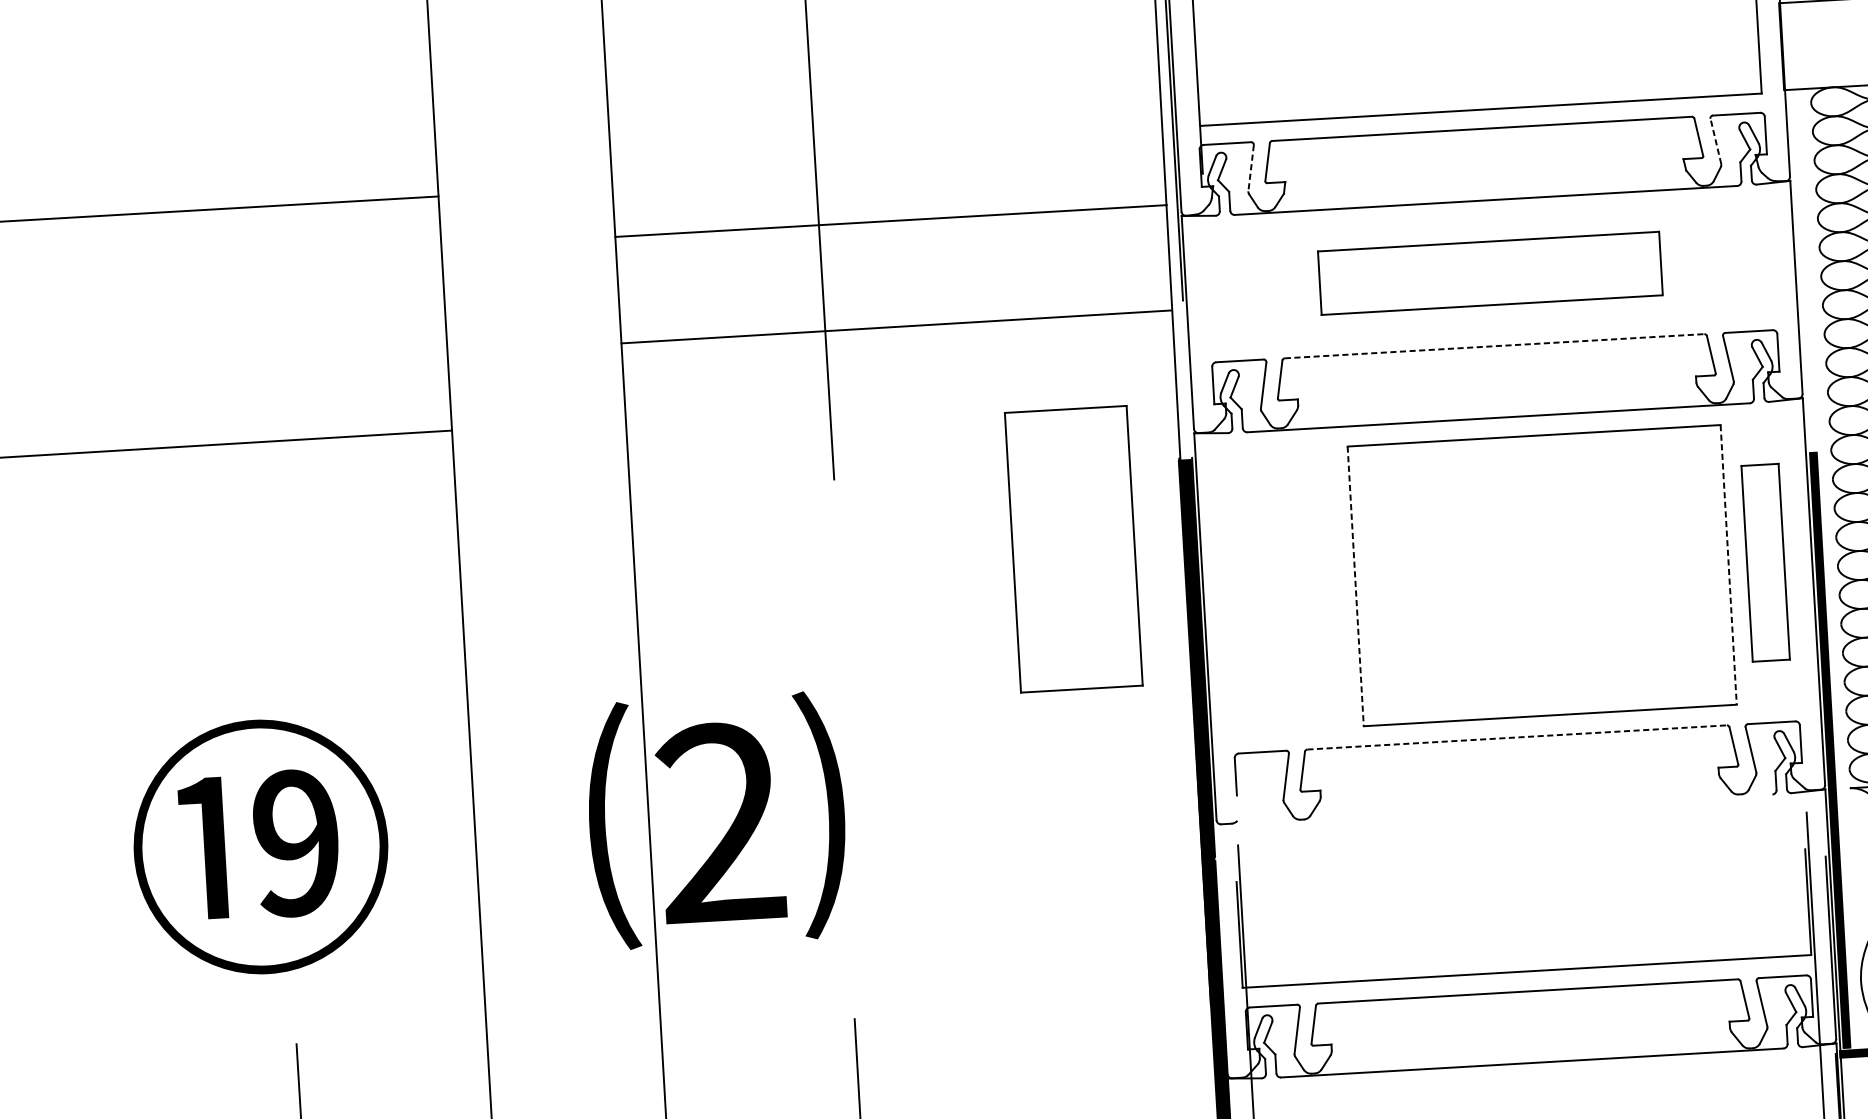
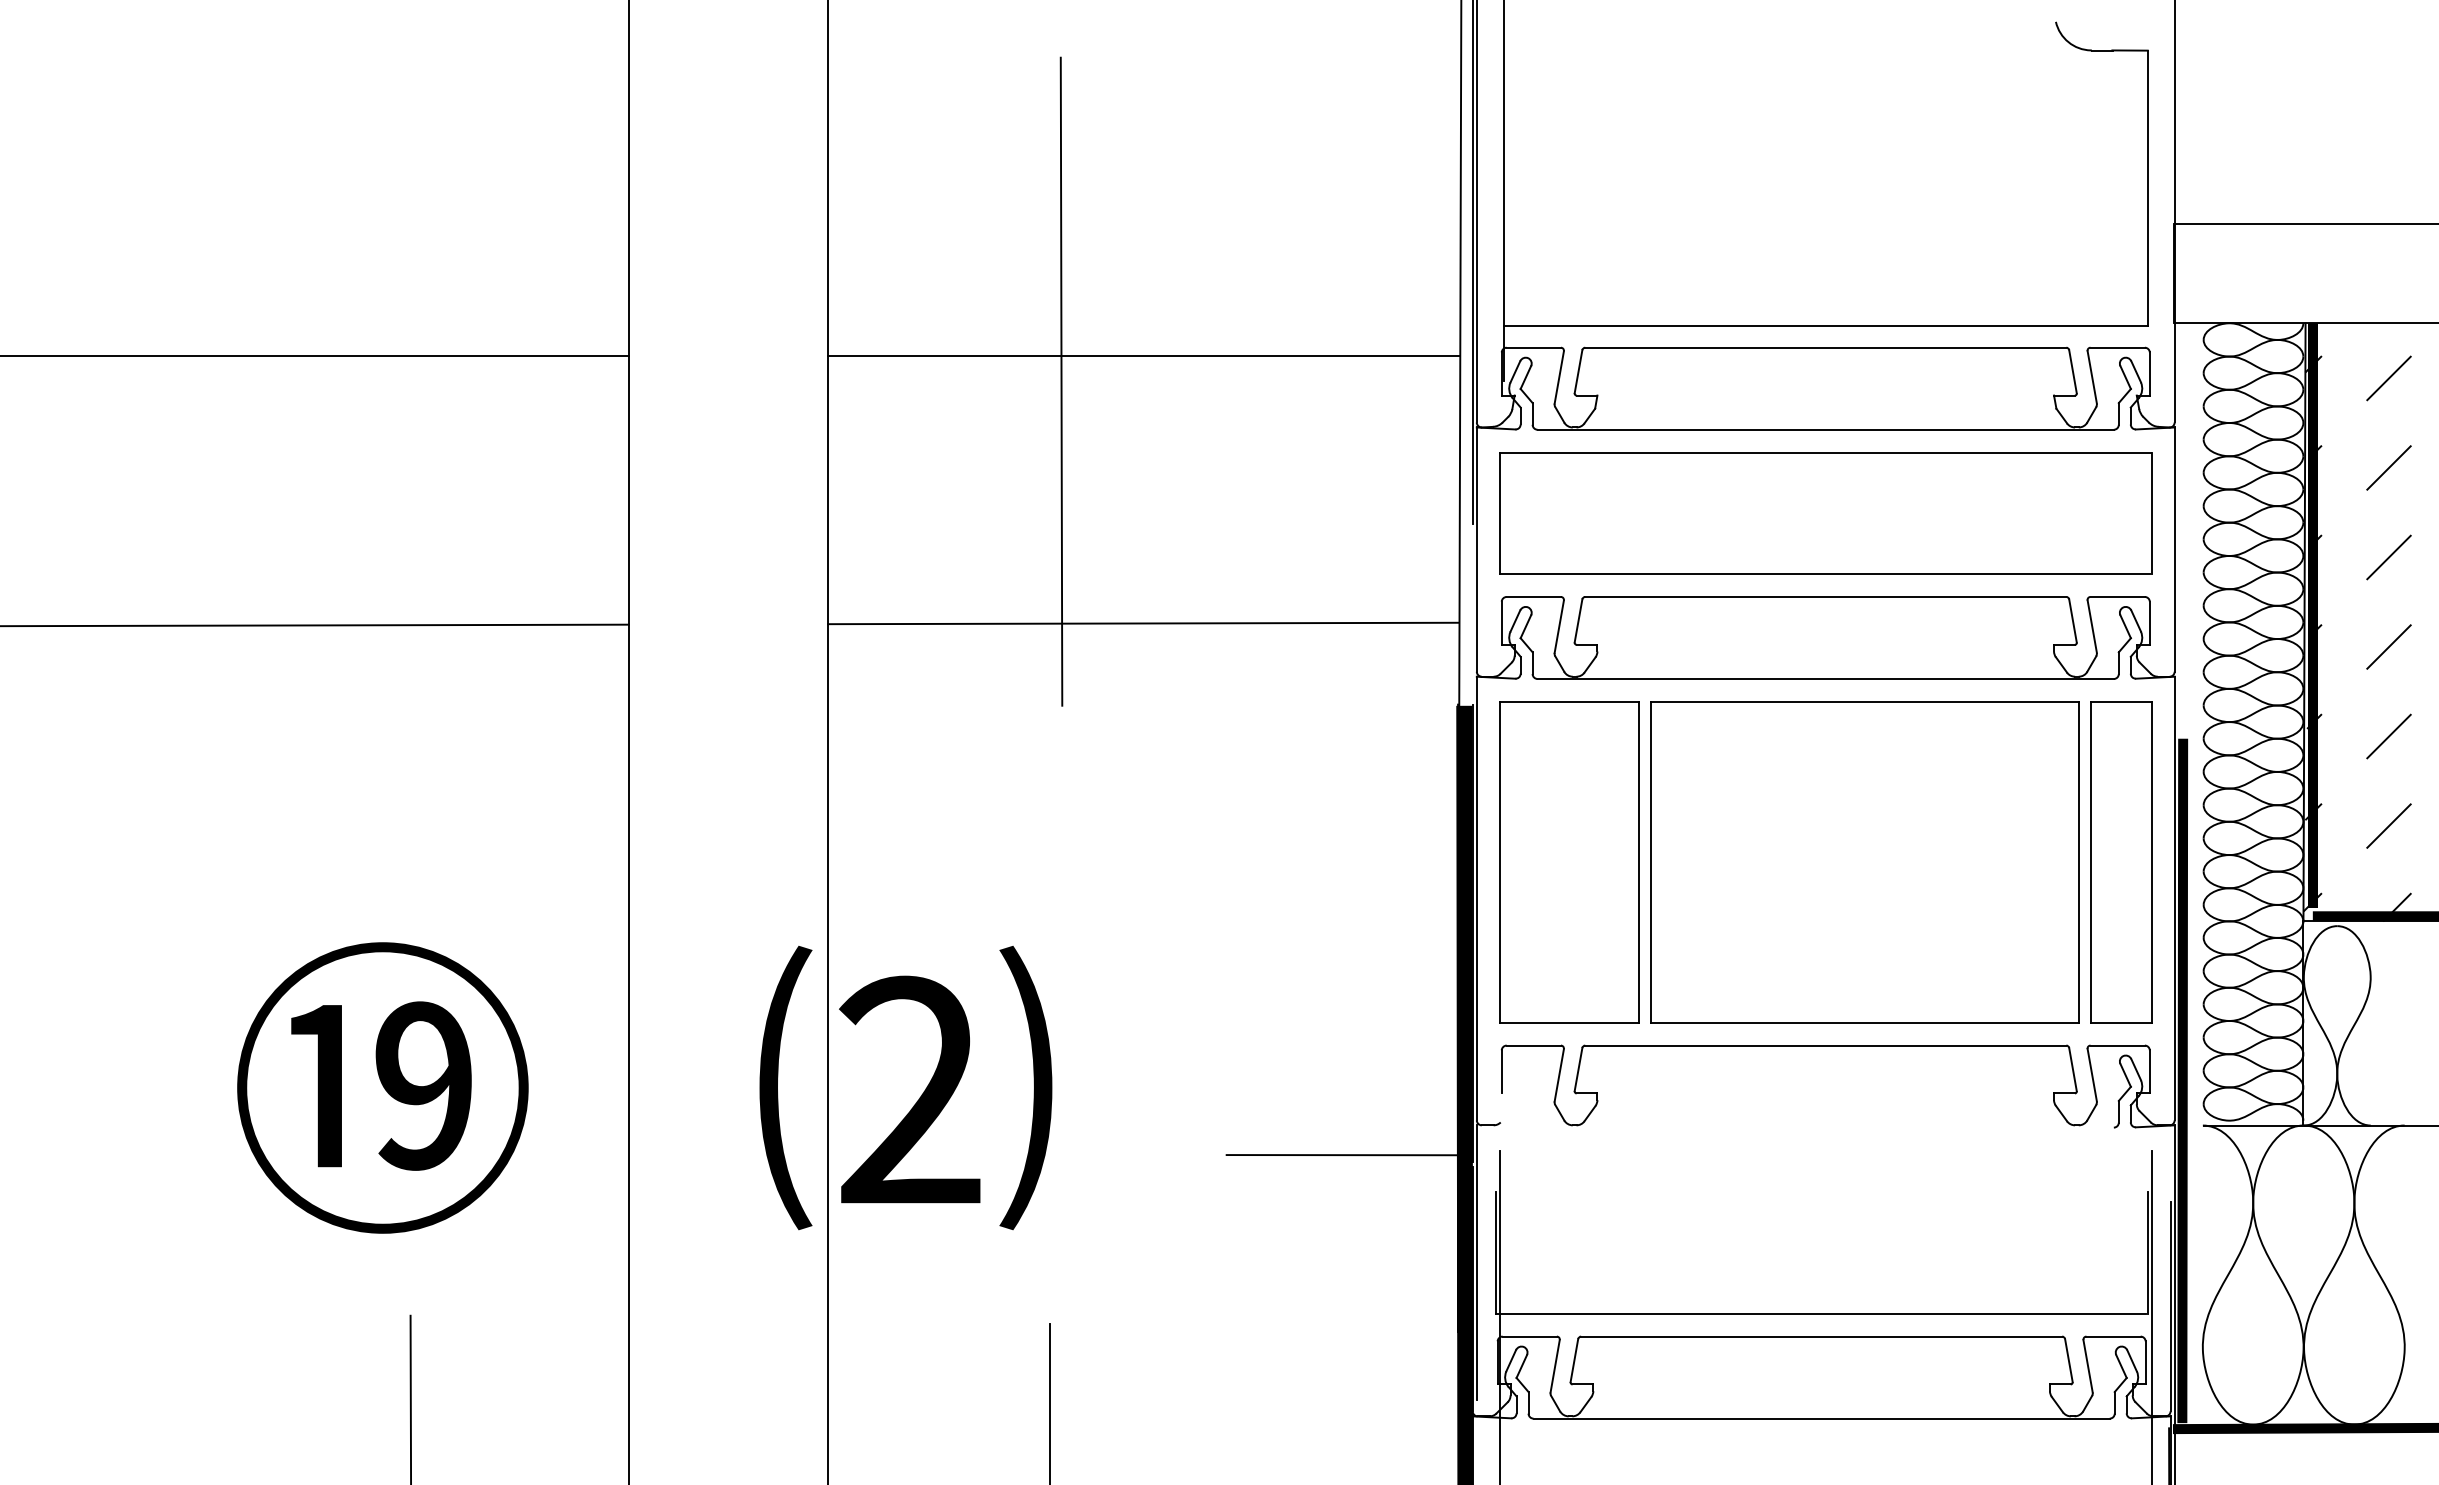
line: (1716, 141) -> (2092, 377), dashed -> solid
line: (1251, 168) -> (1559, 377), dashed -> solid
line: (891, 221) -> (1144, 356), moved
part: (1490, 273) -> (1825, 513), size x1.67
line: (896, 326) -> (1143, 623), moved
line: (1494, 345) -> (1825, 596), dashed -> solid
part: (1073, 549) -> (1569, 862), moved
part: (1765, 562) -> (2121, 862), size x1.43
line: (1728, 565) -> (2078, 862), dashed -> solid
line: (1355, 586) -> (1651, 862), dashed -> solid
line: (1516, 737) -> (1825, 1045), dashed -> solid
line: (1101, 857) -> (1342, 1155), added
line: (1223, 944) -> (1476, 1262), added

